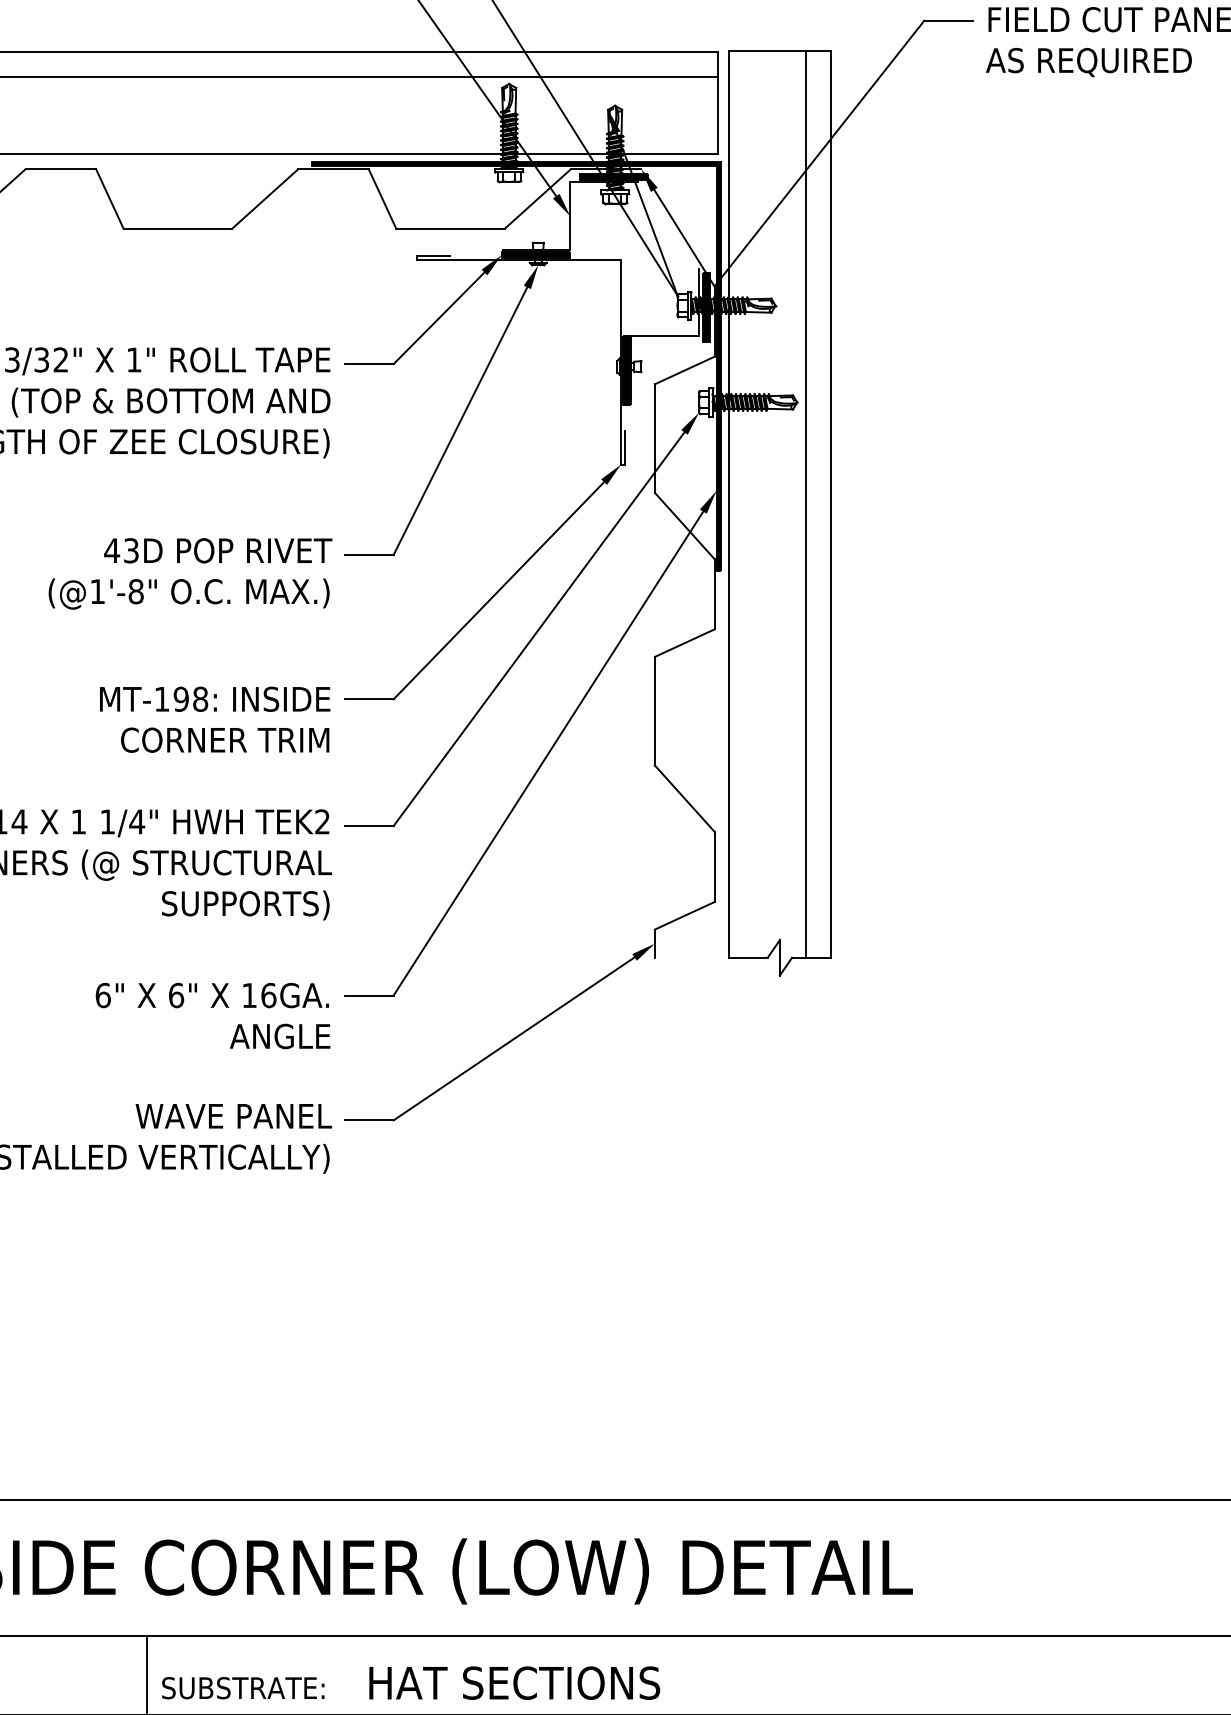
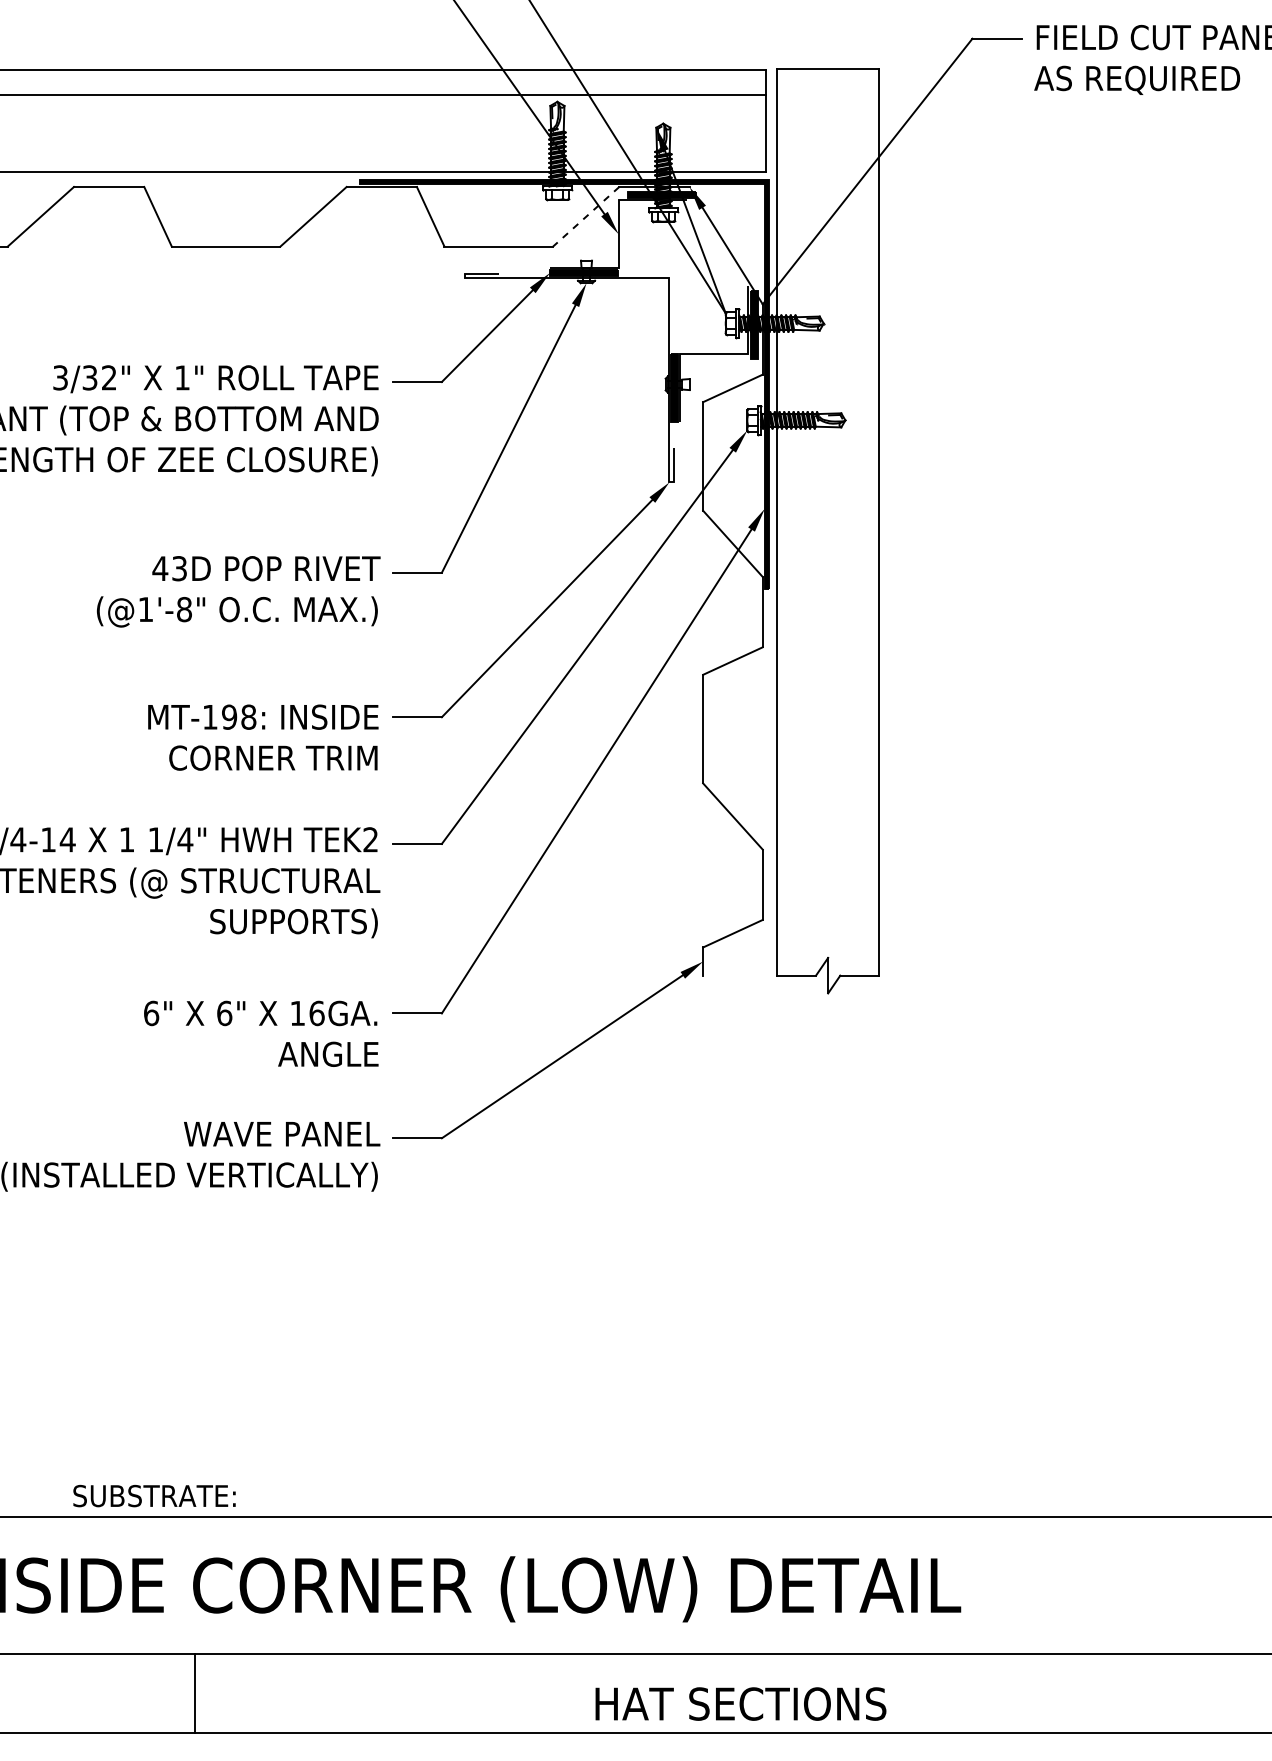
line: (538, 198) -> (586, 216), solid -> dashed
line: (805, 504) -> (853, 522), removed
text: (514, 1682) -> (740, 1703), moved
text: (243, 1687) -> (154, 1495), moved

